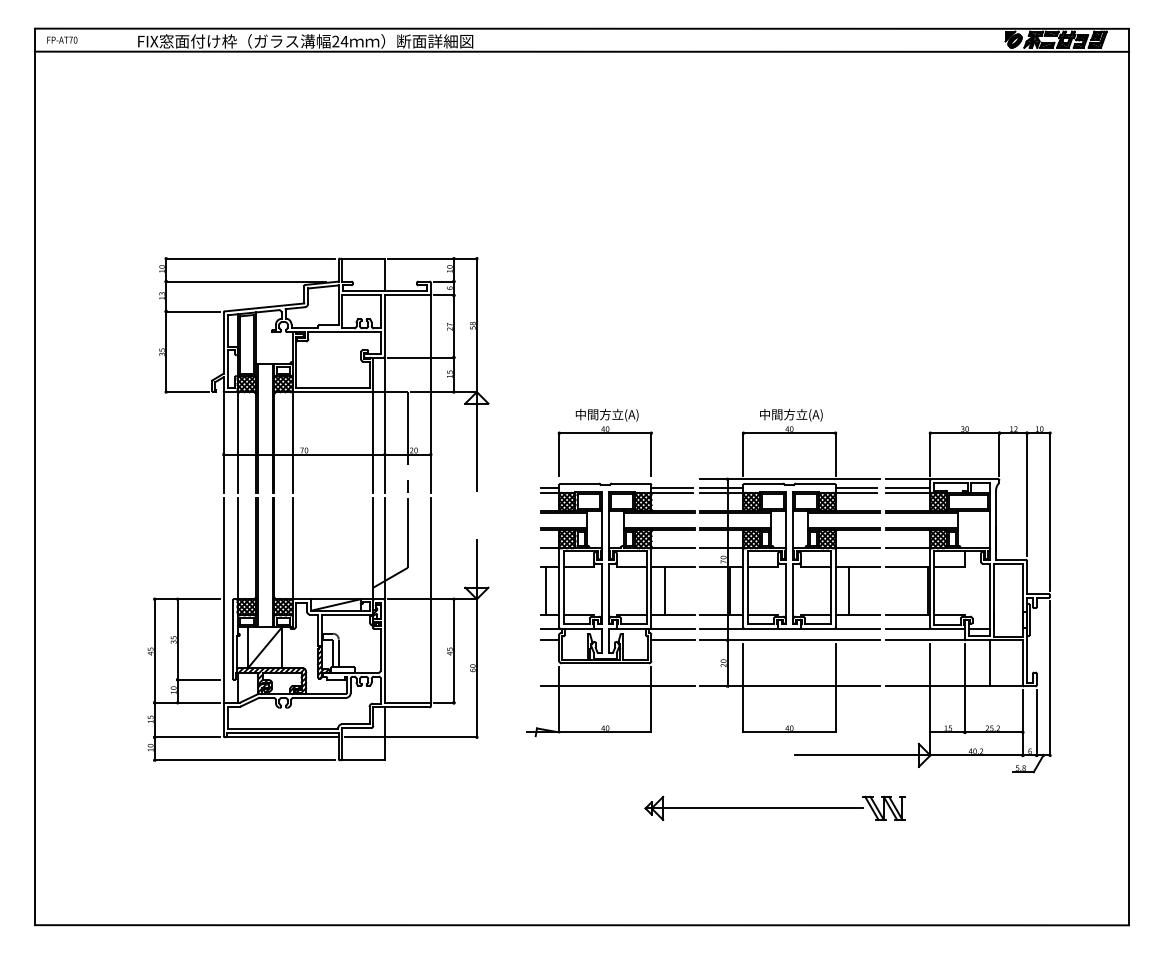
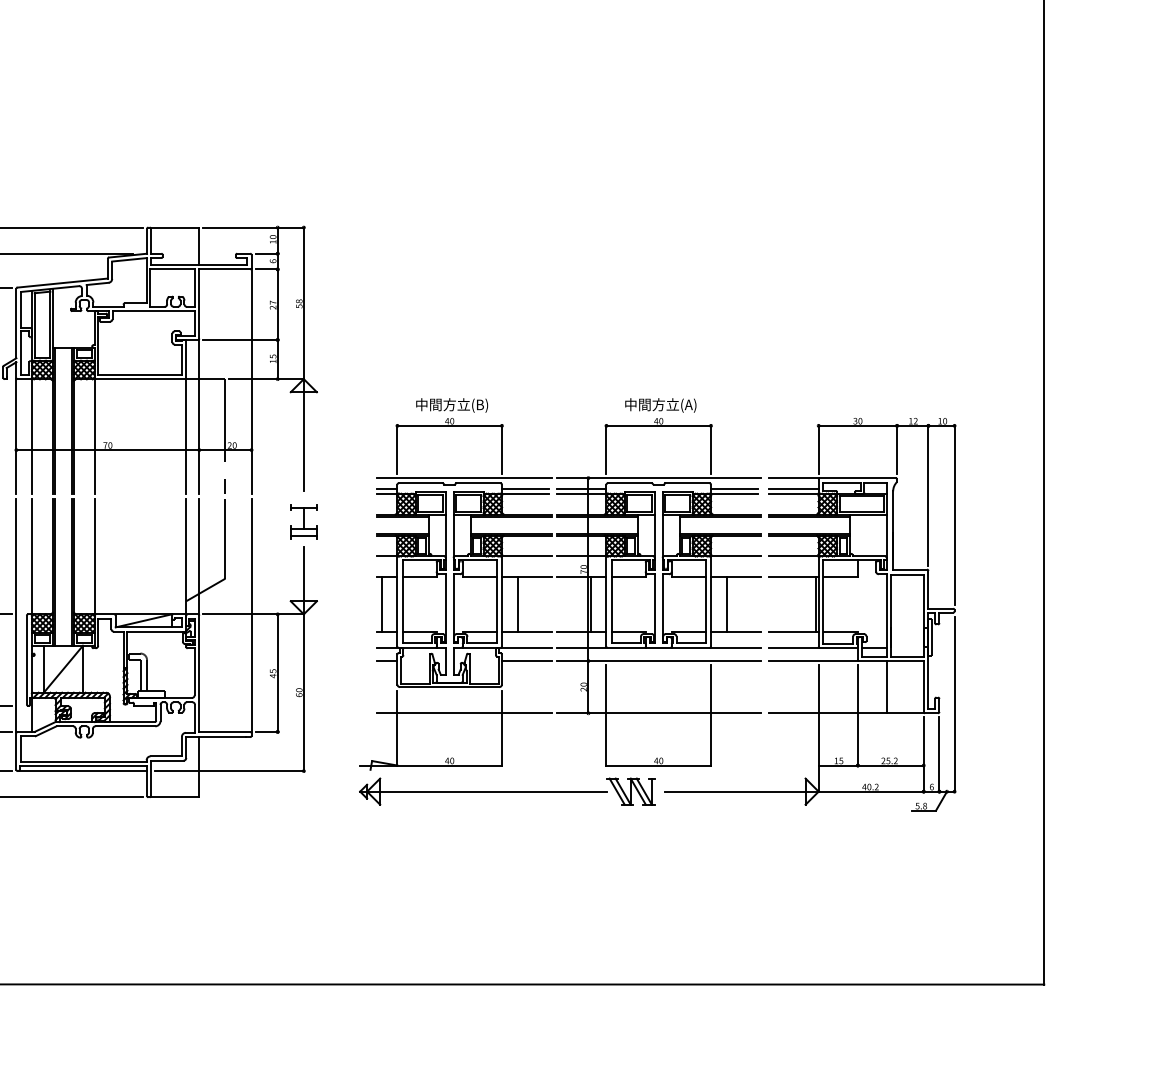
text: (633, 415) -> (481, 405), 中間方立(A) -> 中間方立(B)
line: (617, 479) -> (463, 478), added
part: (476, 517) -> (303, 521), added
part: (774, 807) -> (506, 790), moved

